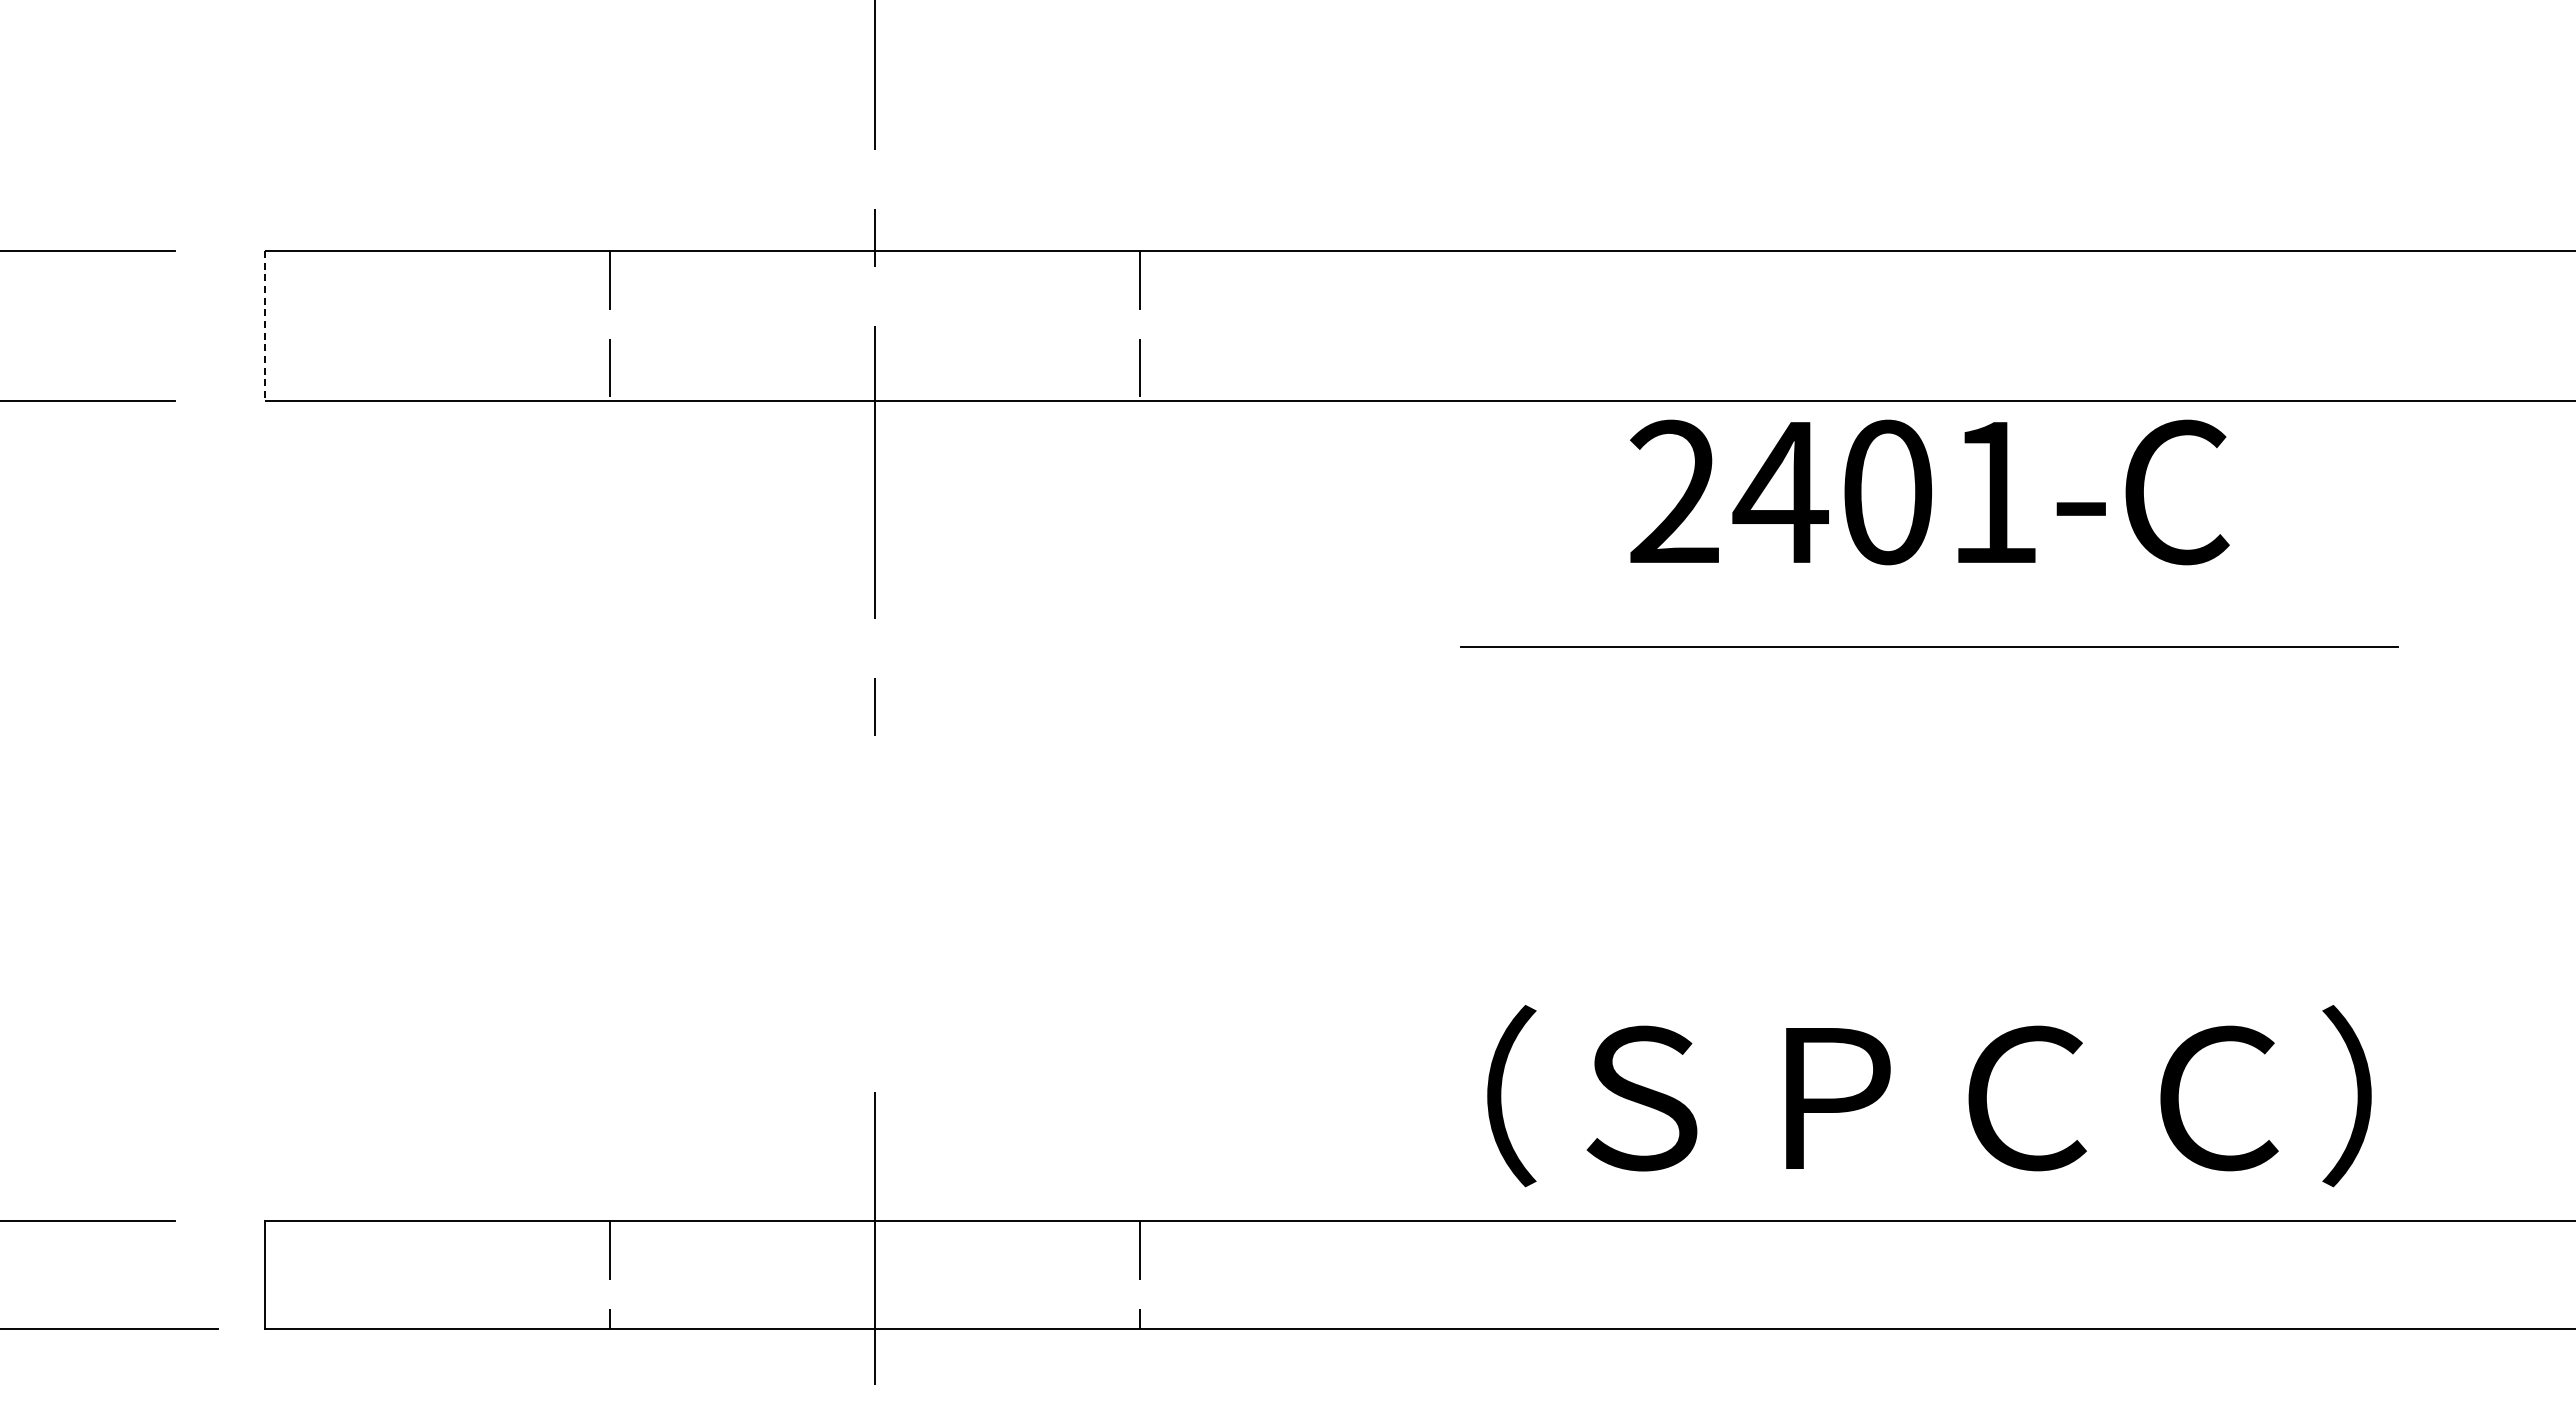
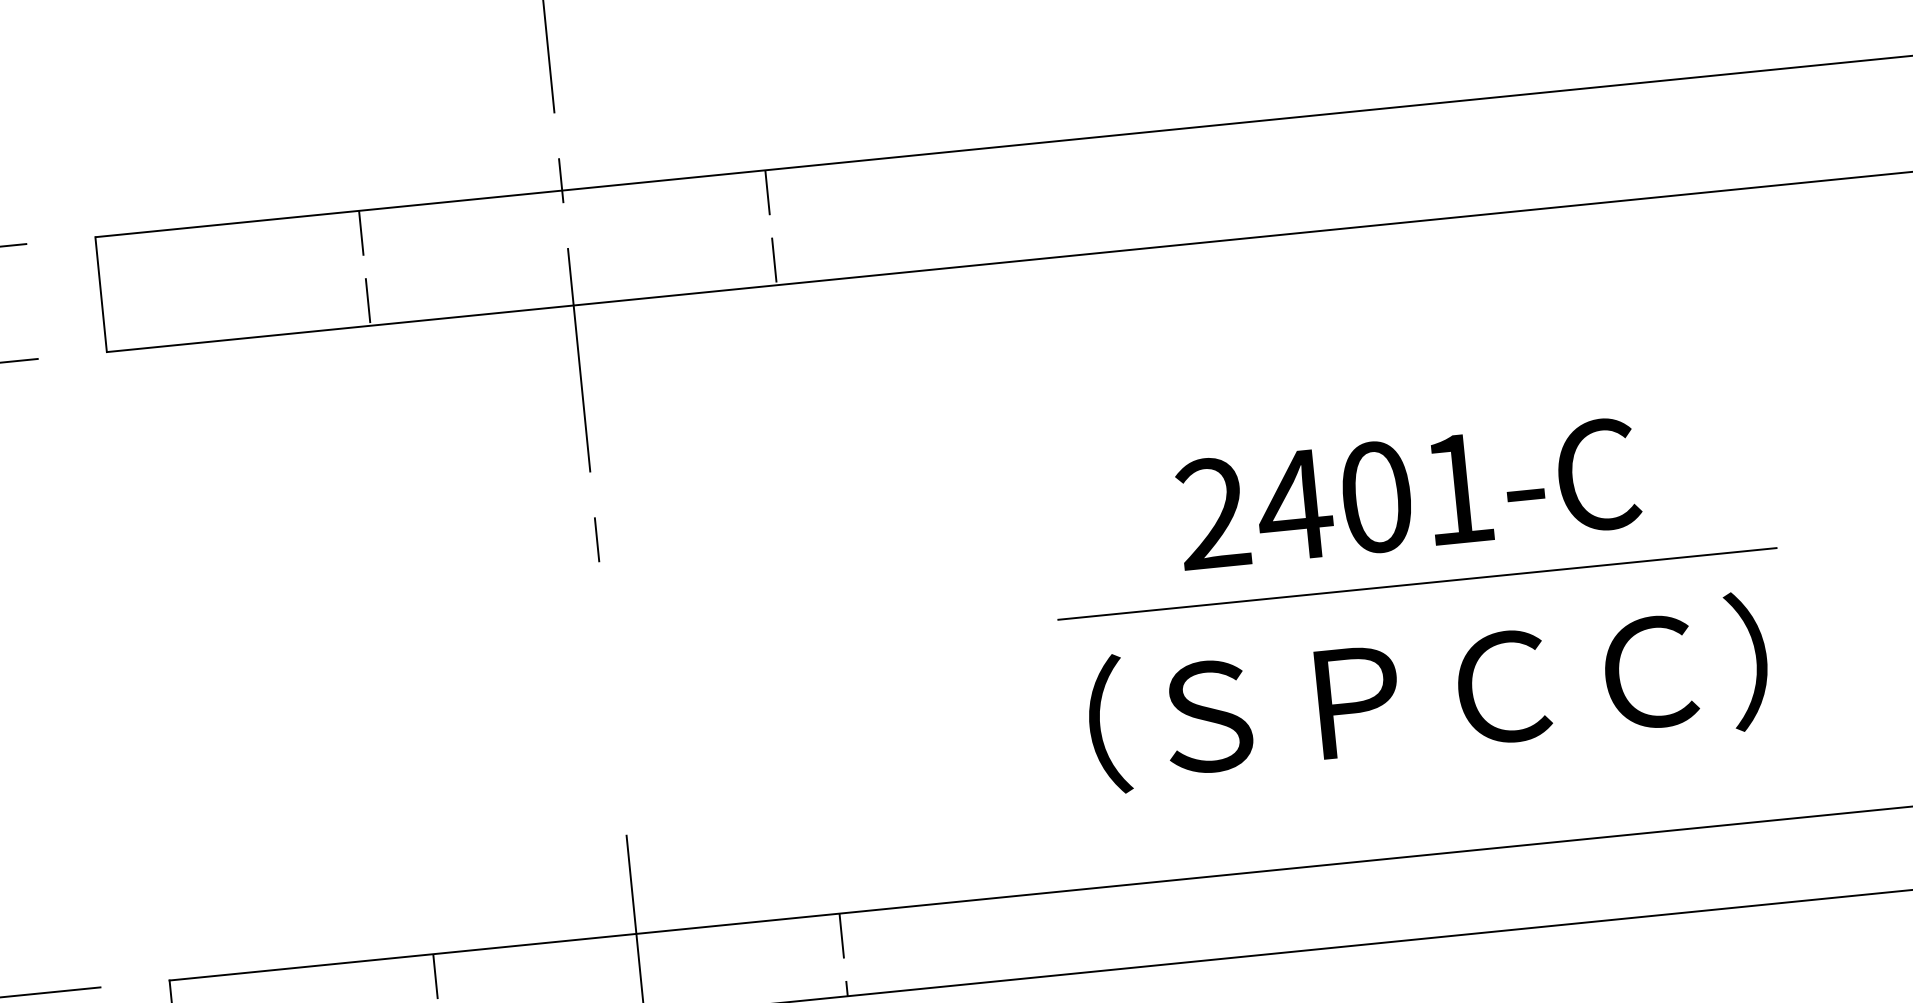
line: (265, 326) -> (101, 295), dashed -> solid
text: (1929, 492) -> (1408, 494), moved
line: (1929, 646) -> (1417, 583), moved
text: (1929, 1096) -> (1428, 693), moved

